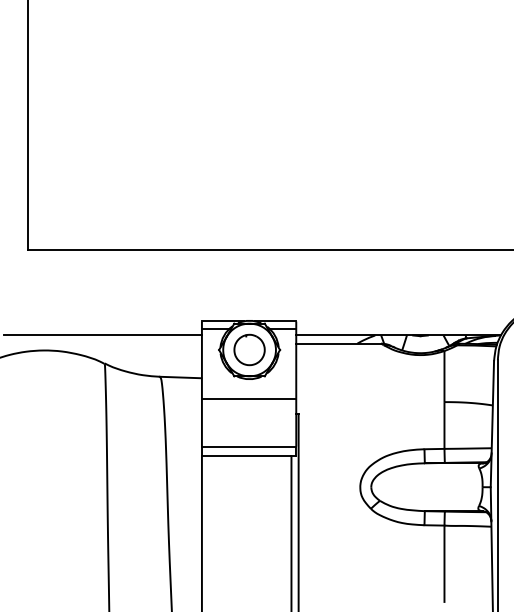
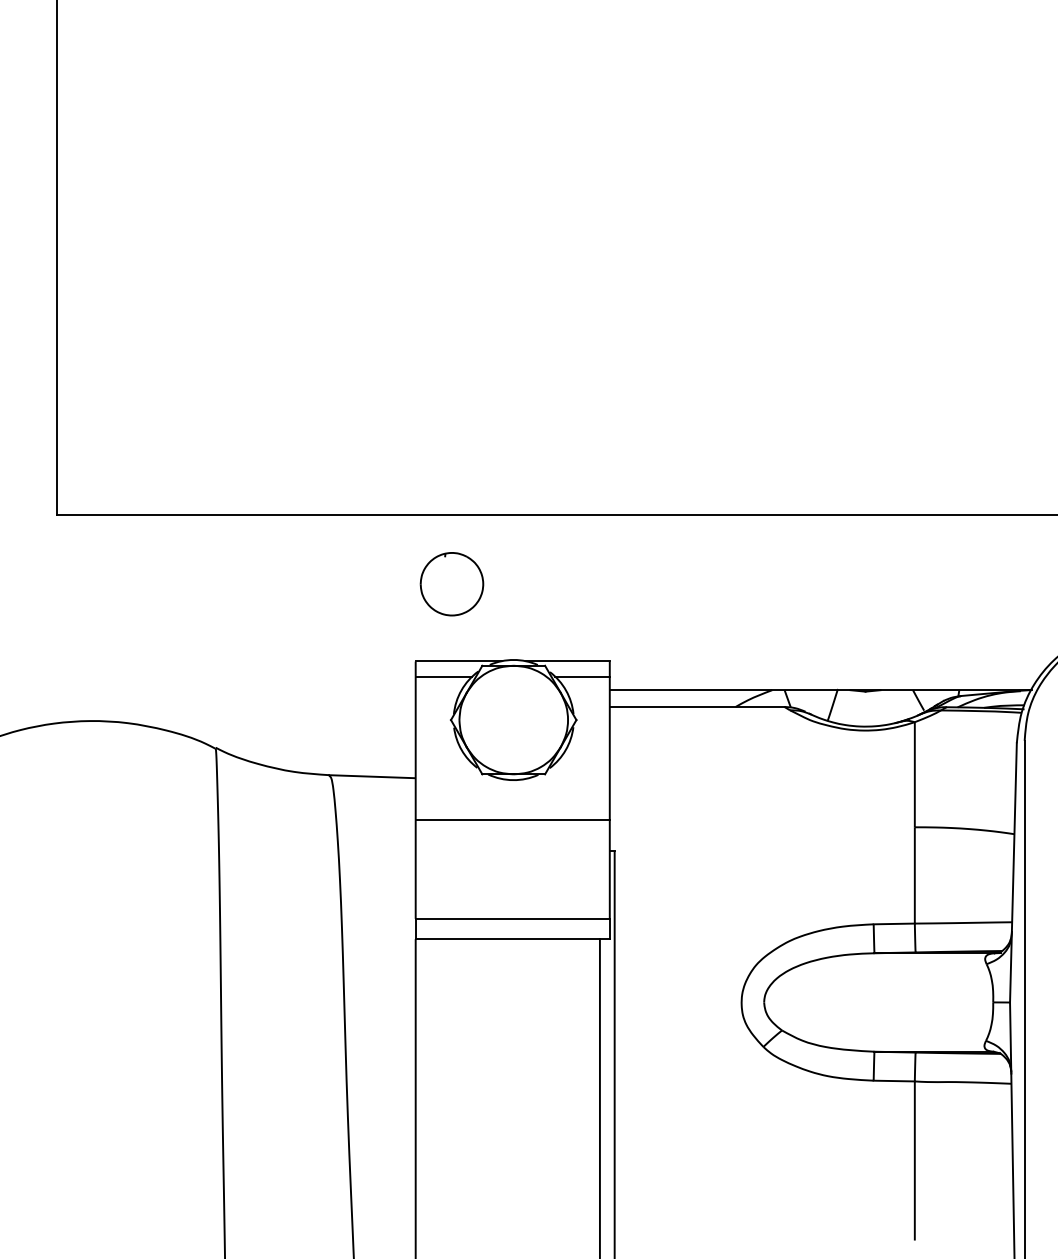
line: (102, 335) -> (211, 690), removed
part: (249, 349) -> (451, 583), moved

